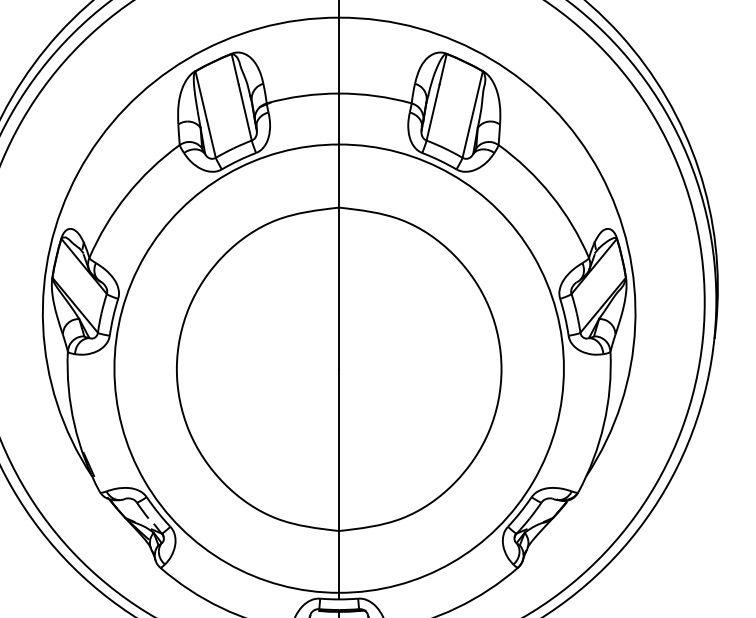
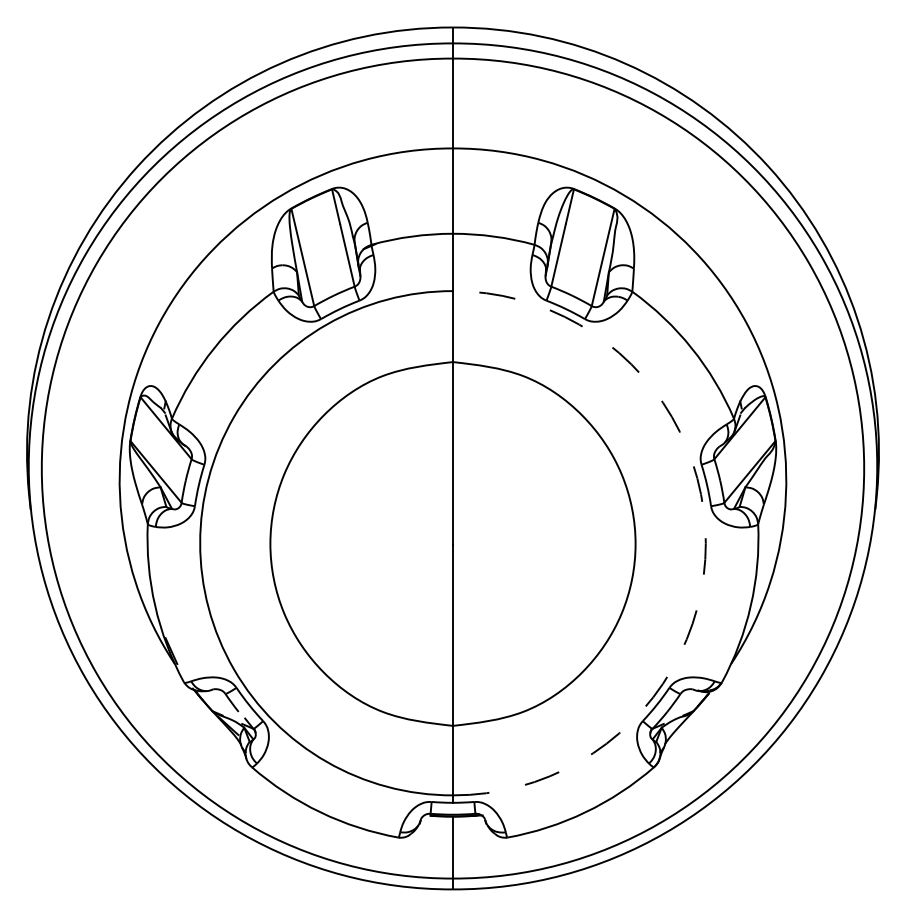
arc: (563, 368) -> (705, 543), solid -> dashed

